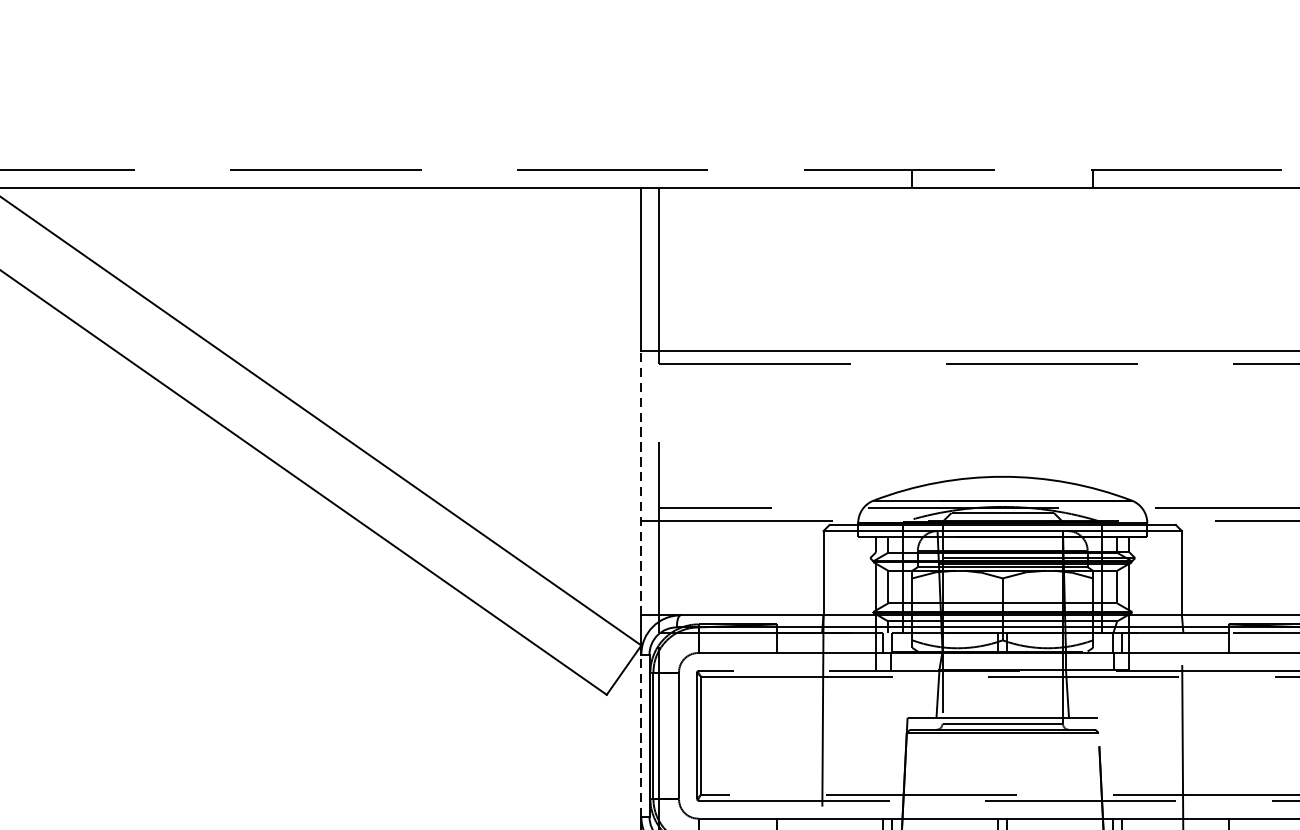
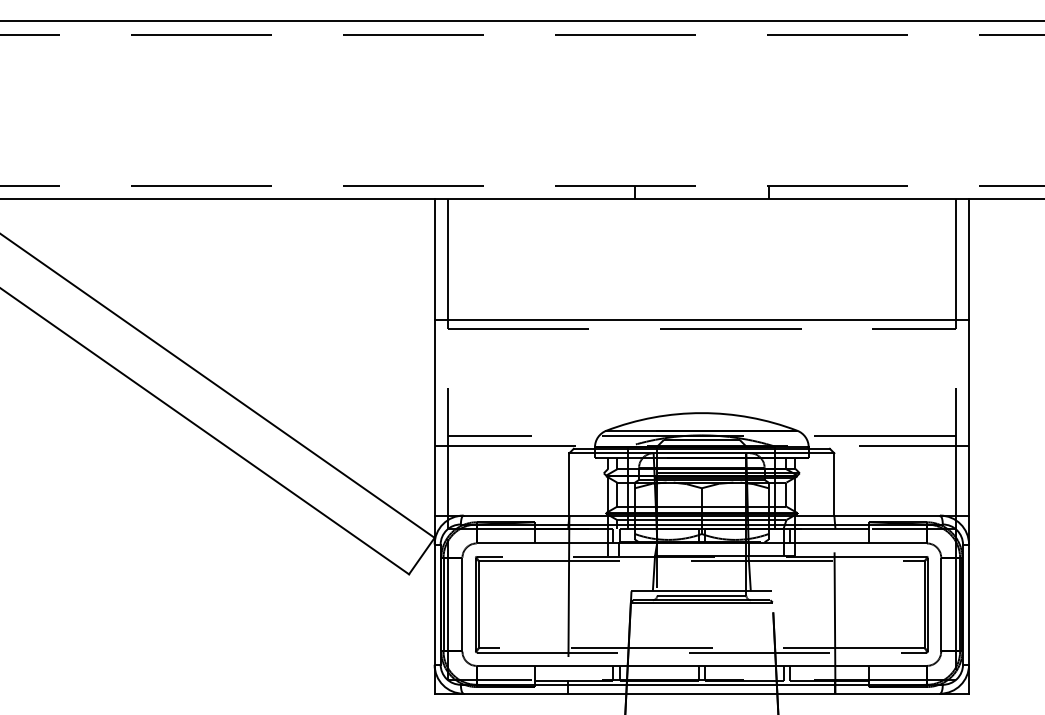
line: (641, 482) -> (434, 417), dashed -> solid
line: (641, 735) -> (434, 604), dashed -> solid

